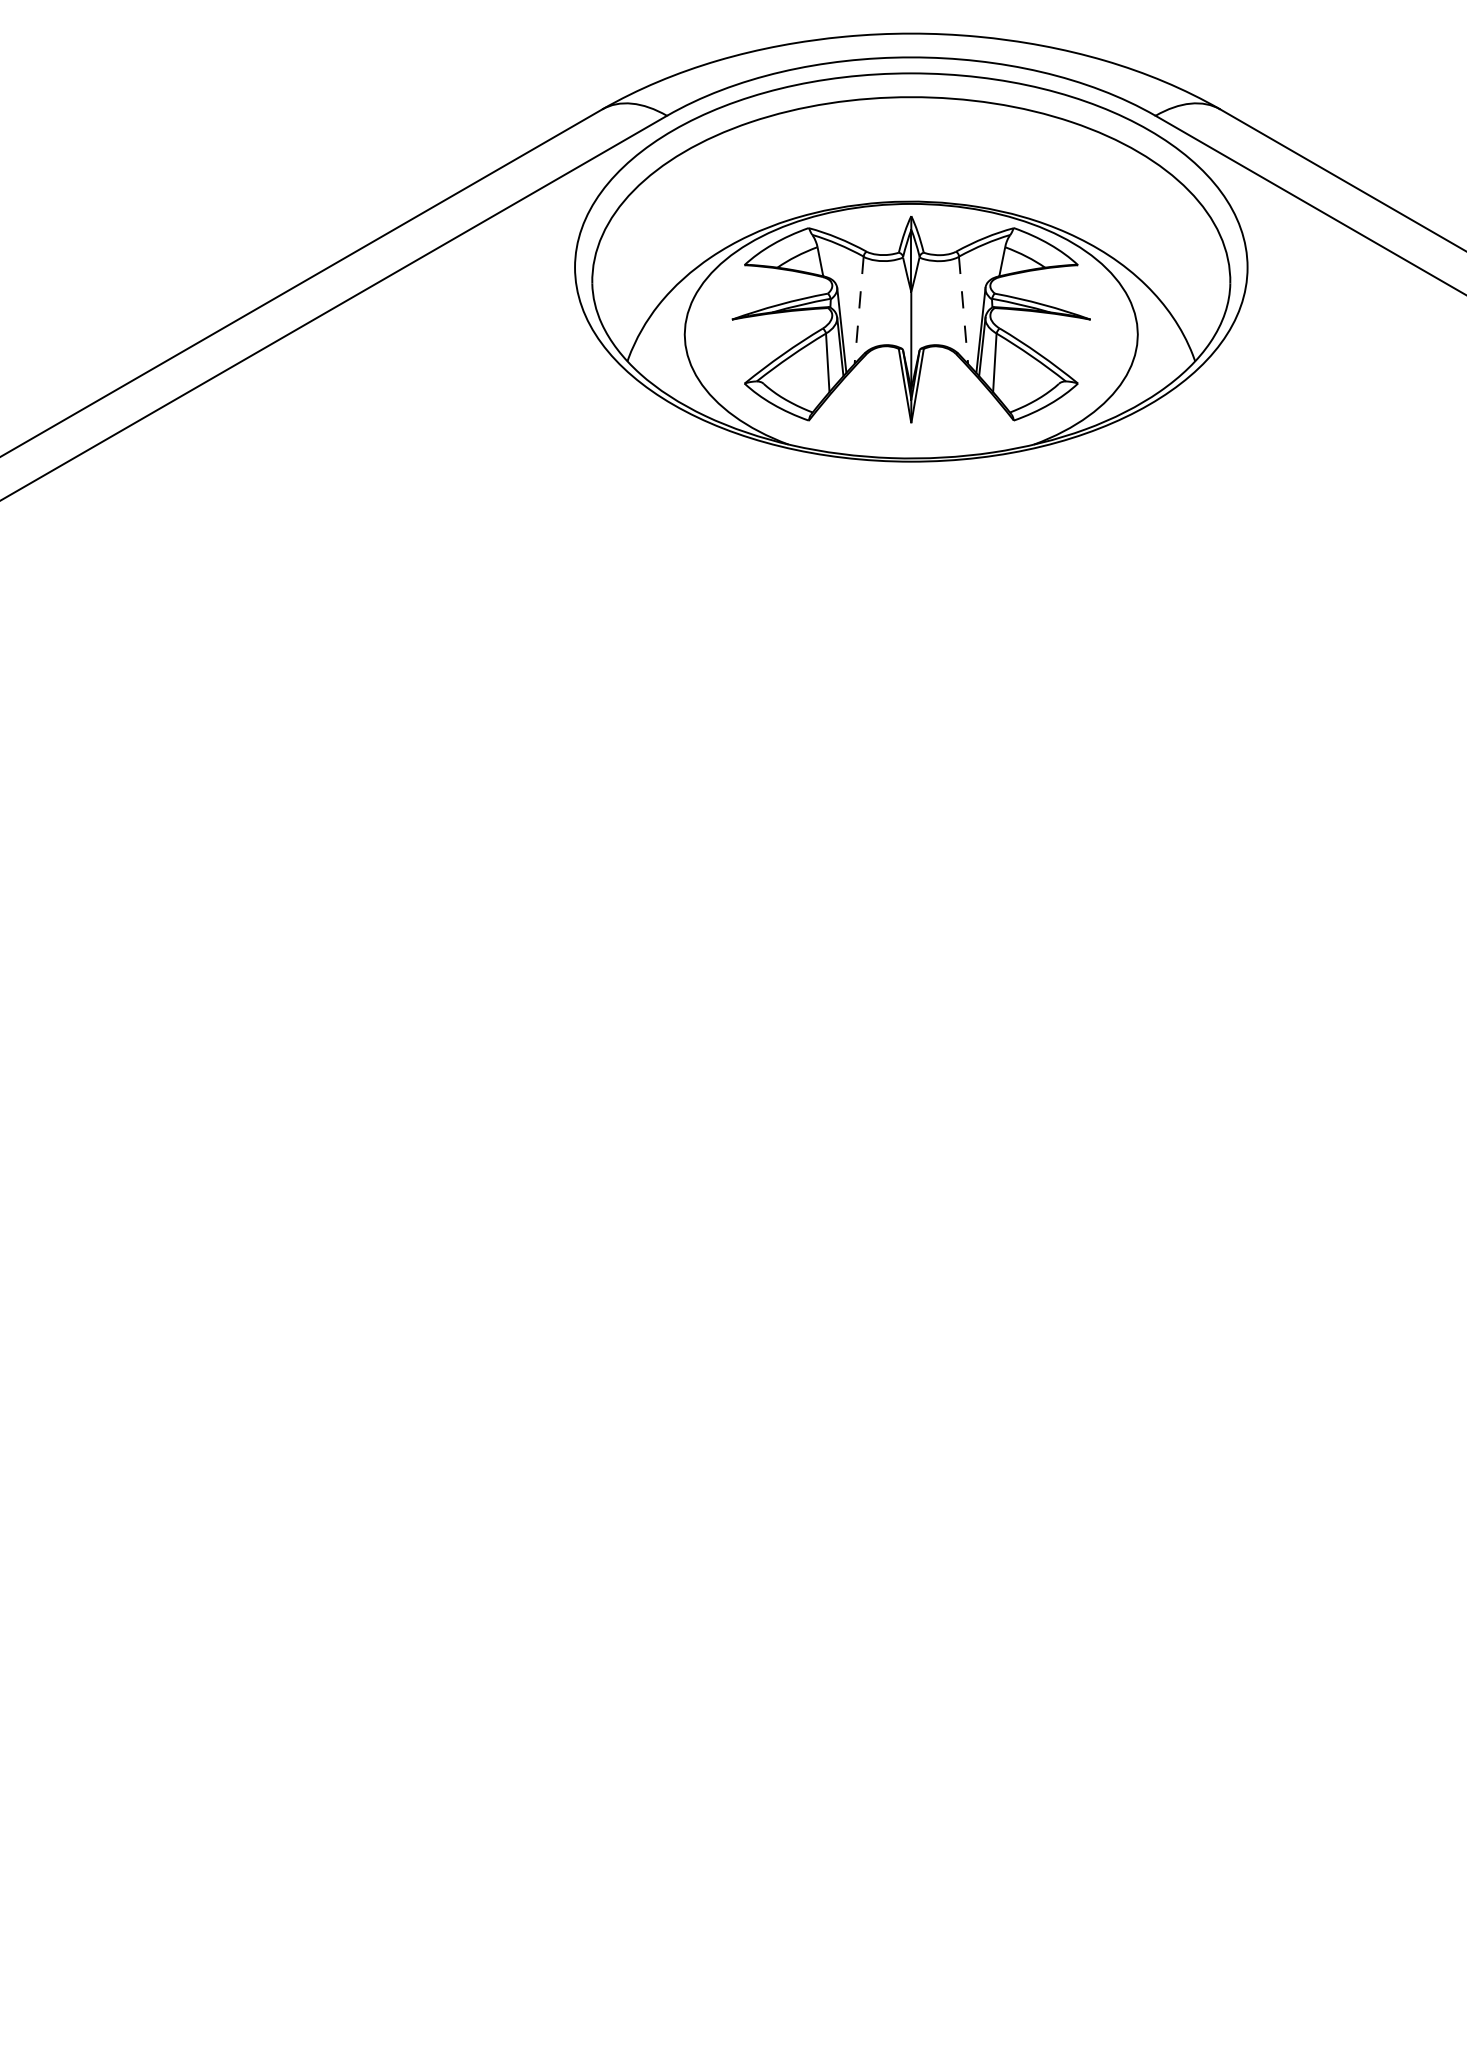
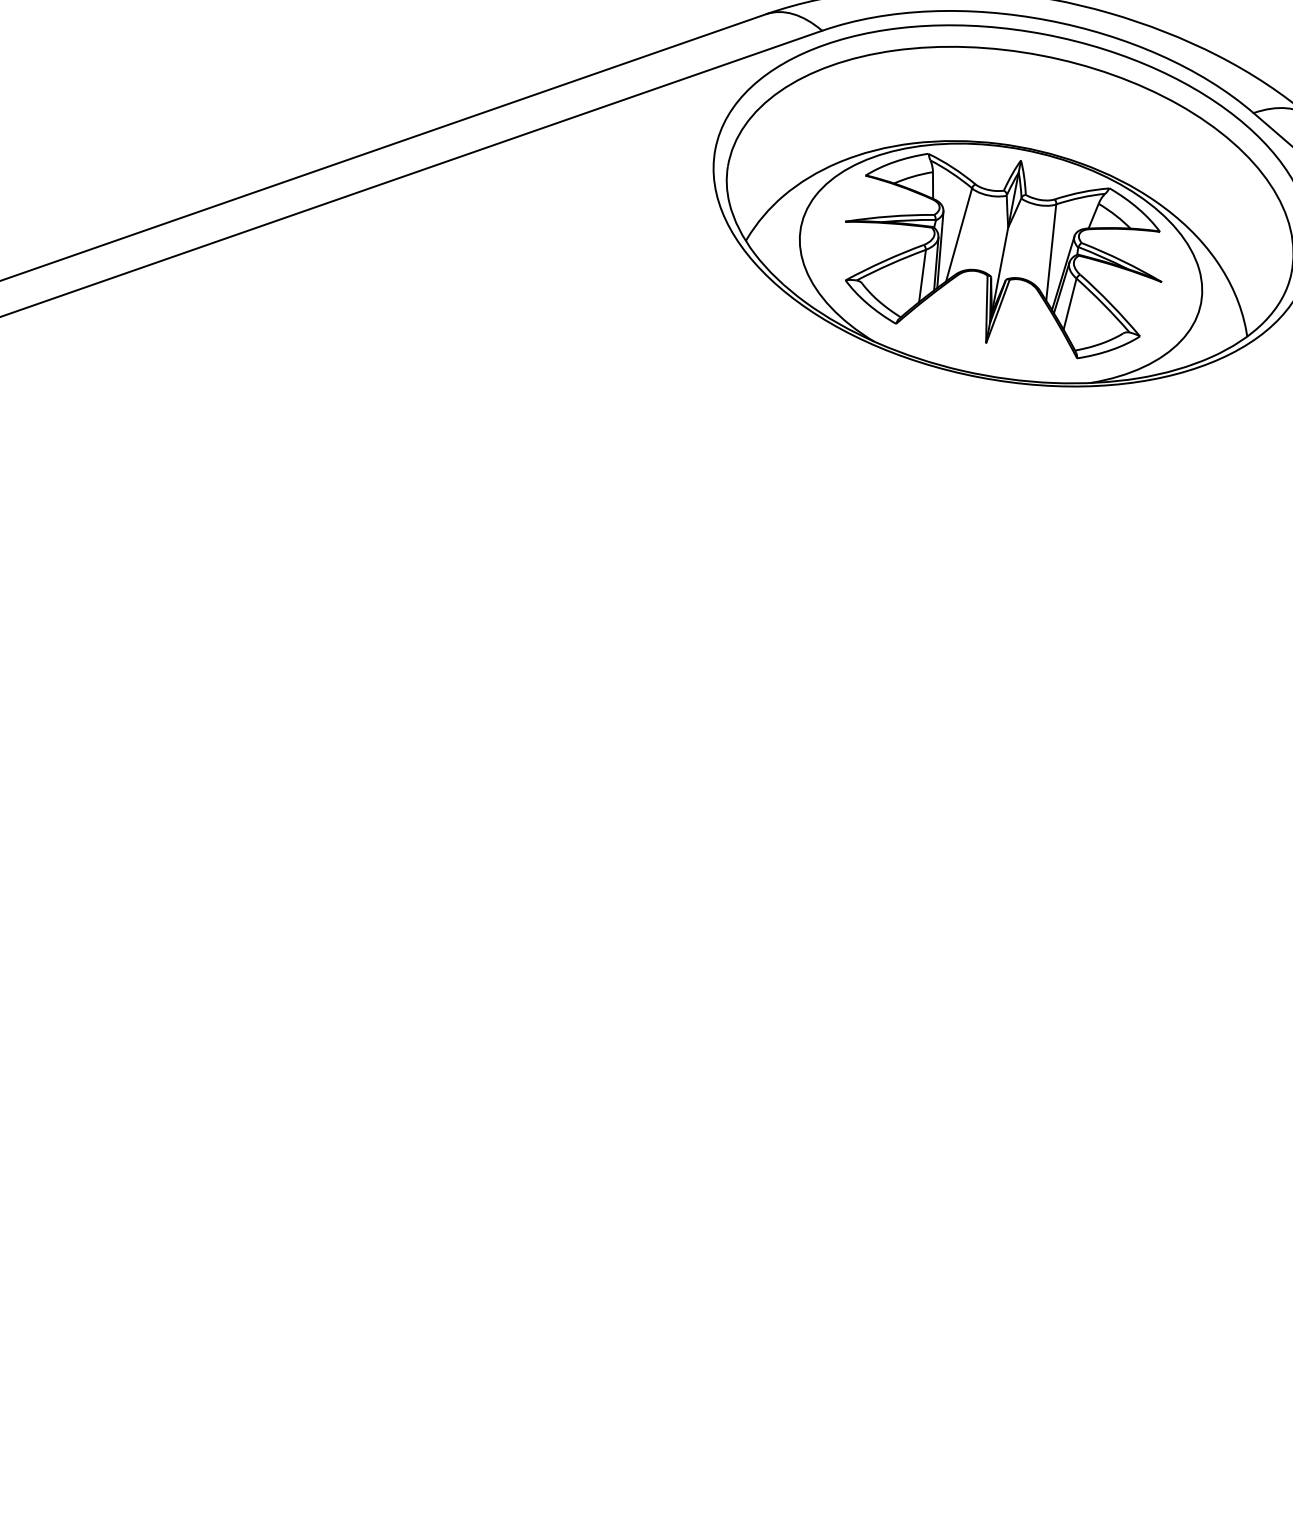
line: (859, 310) -> (959, 235), dashed -> solid
line: (963, 310) -> (1051, 252), dashed -> solid

